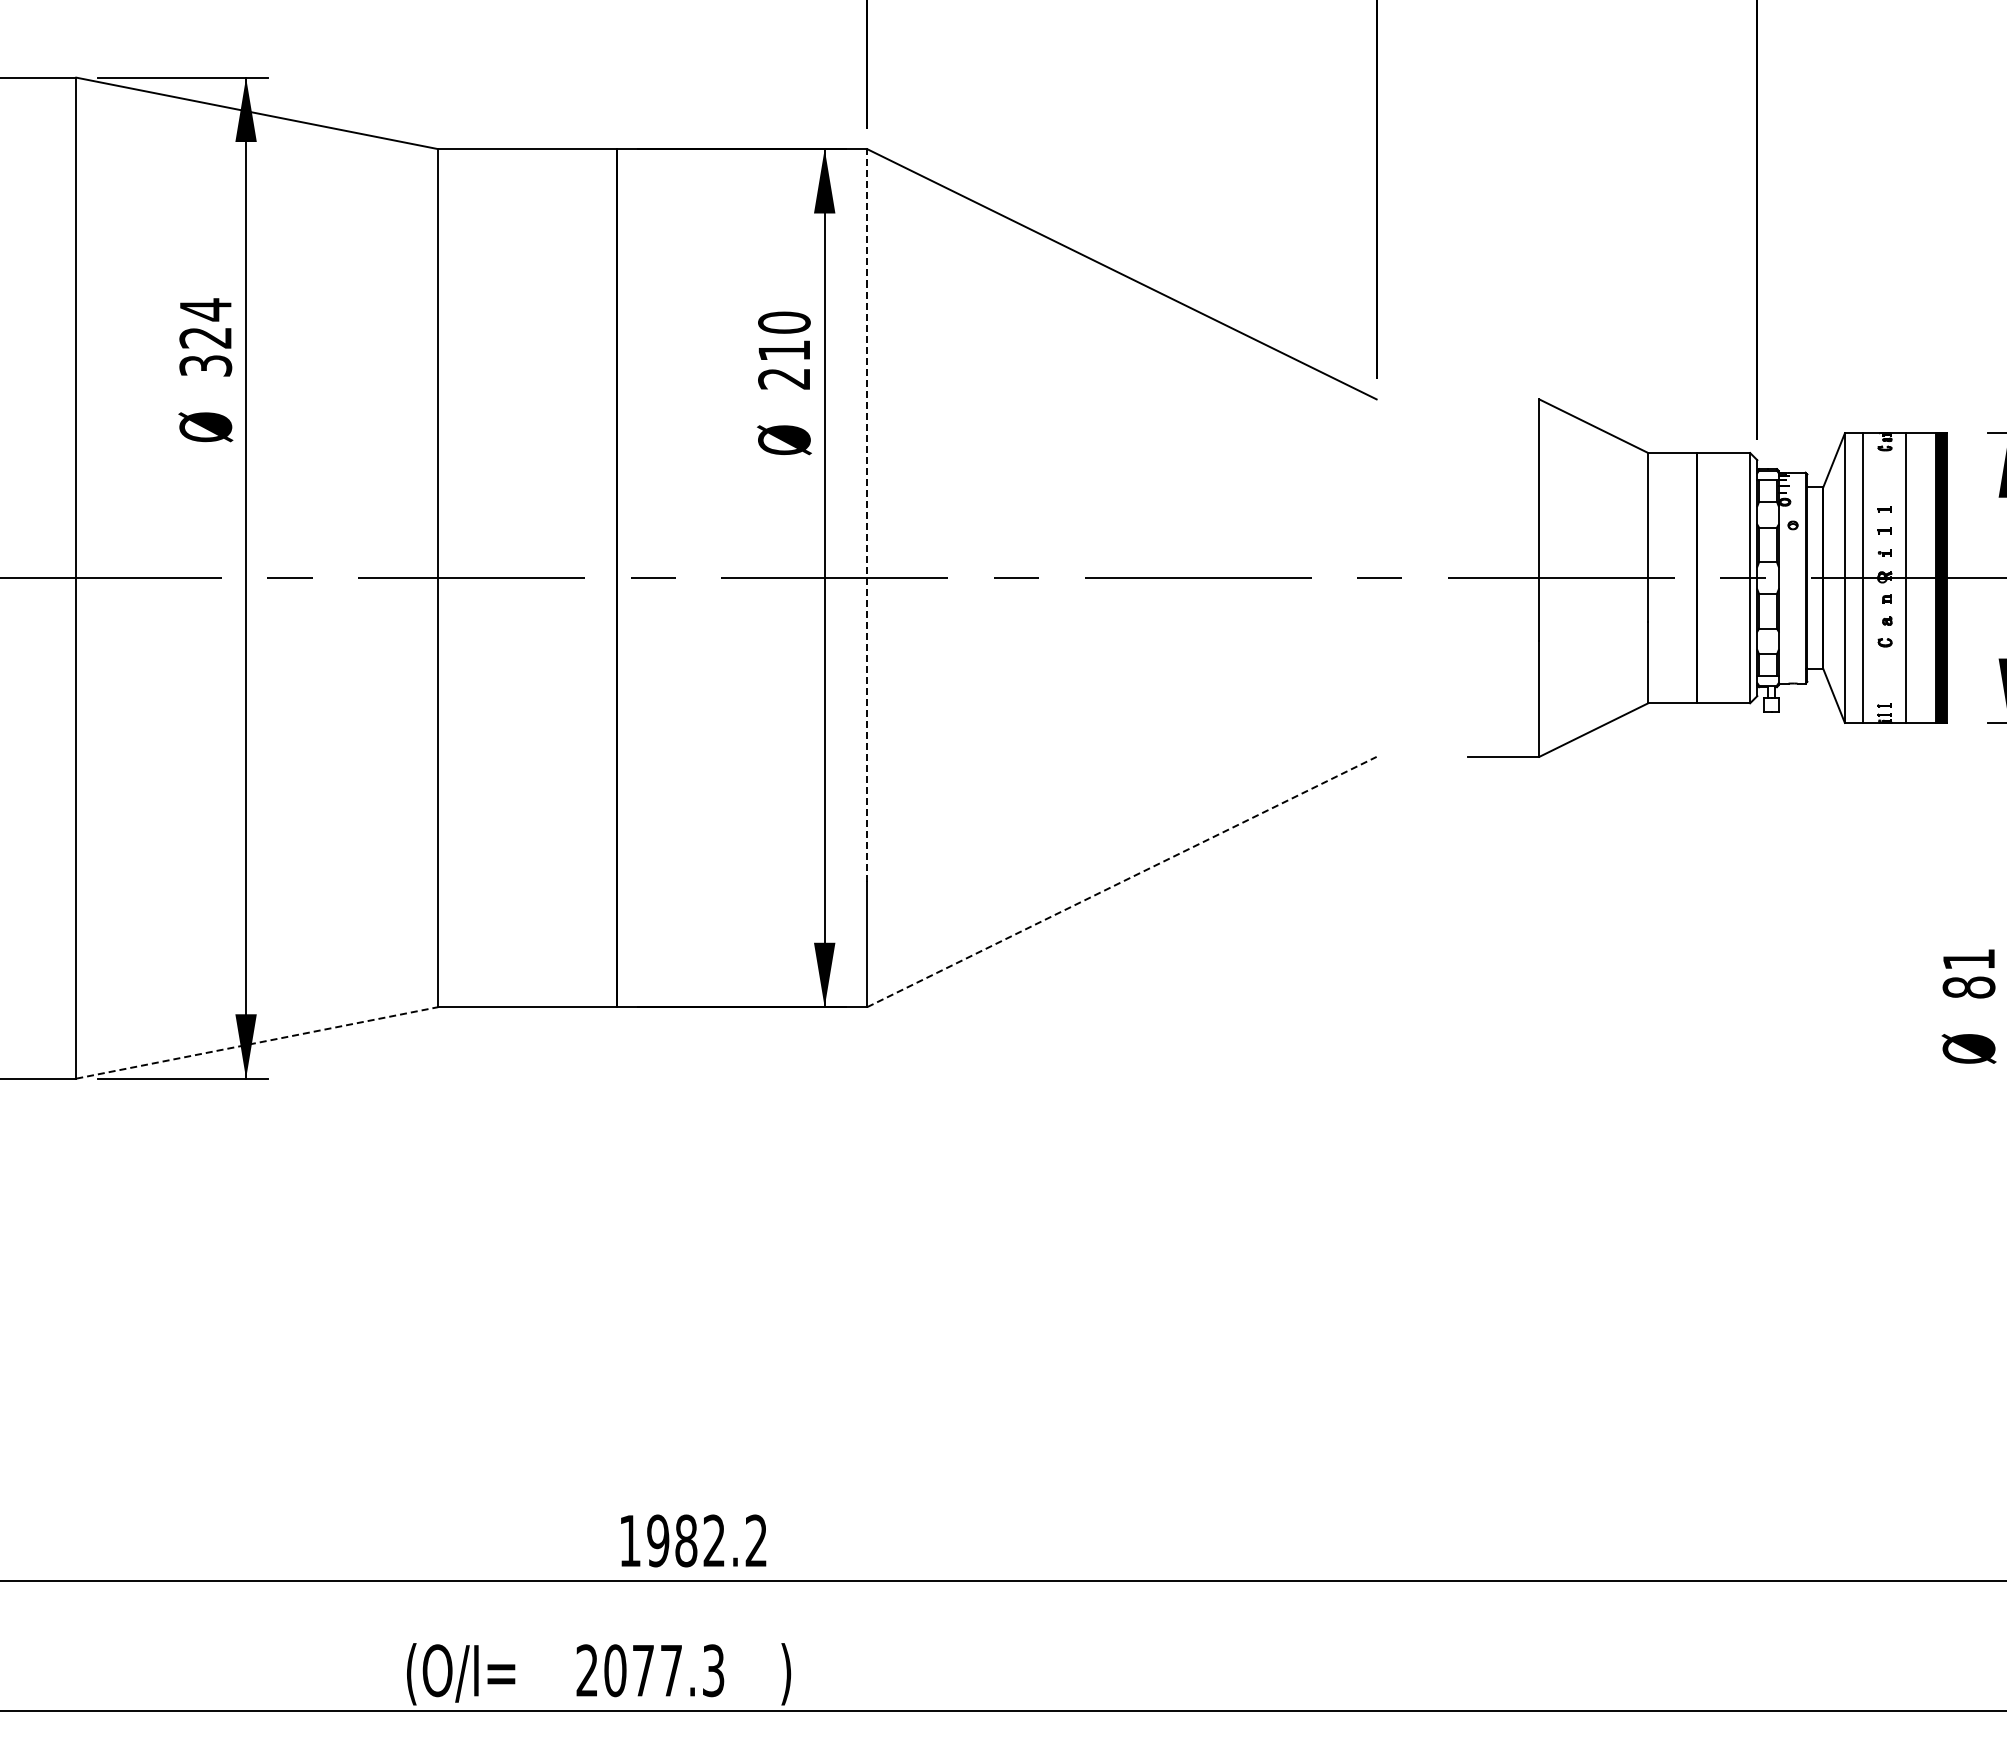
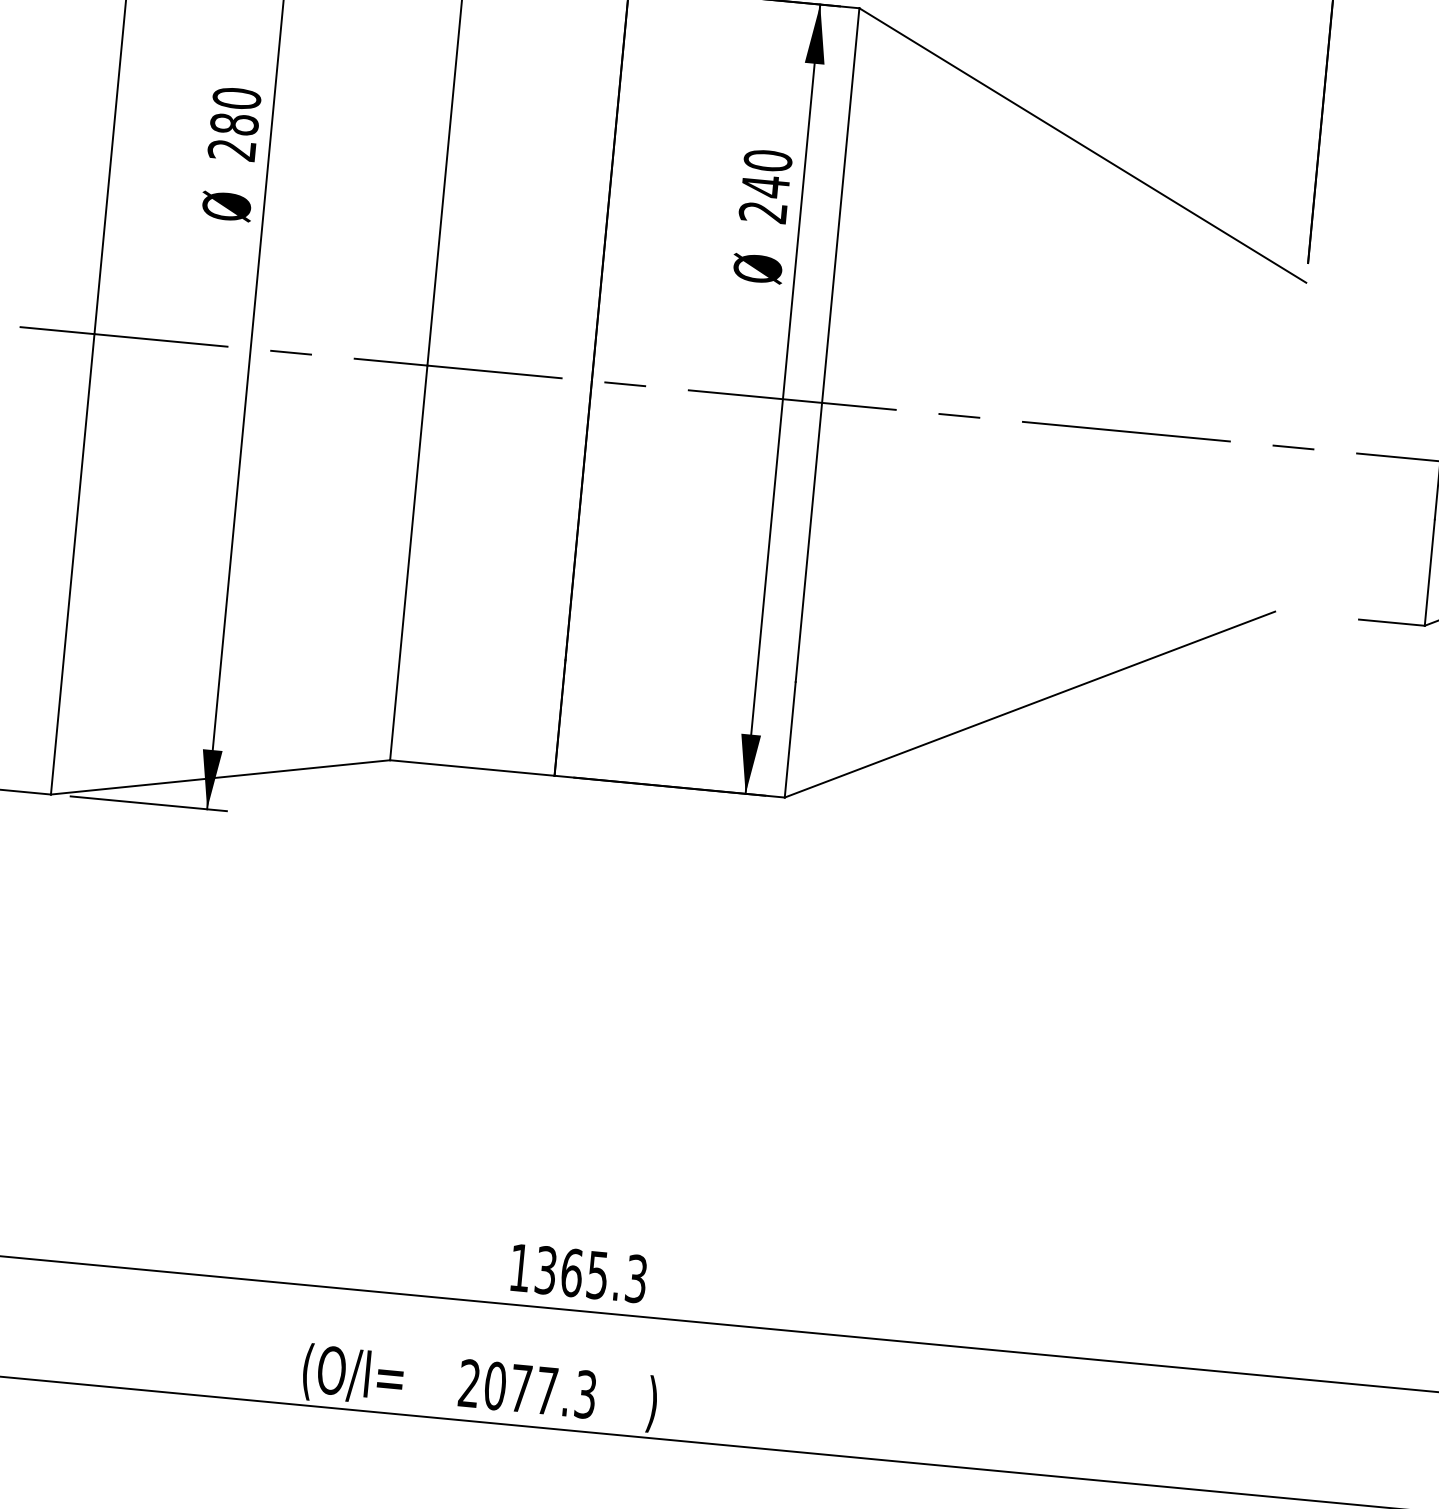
text: (205, 337) -> (234, 123), 324 -> 280
text: (783, 350) -> (764, 186), 210 -> 240
line: (867, 514) -> (827, 344), dashed -> solid
line: (1121, 882) -> (1029, 704), dashed -> solid
line: (257, 1042) -> (220, 777), dashed -> solid
text: (706, 1540) -> (590, 1274), 1982.2 -> 1365.3

